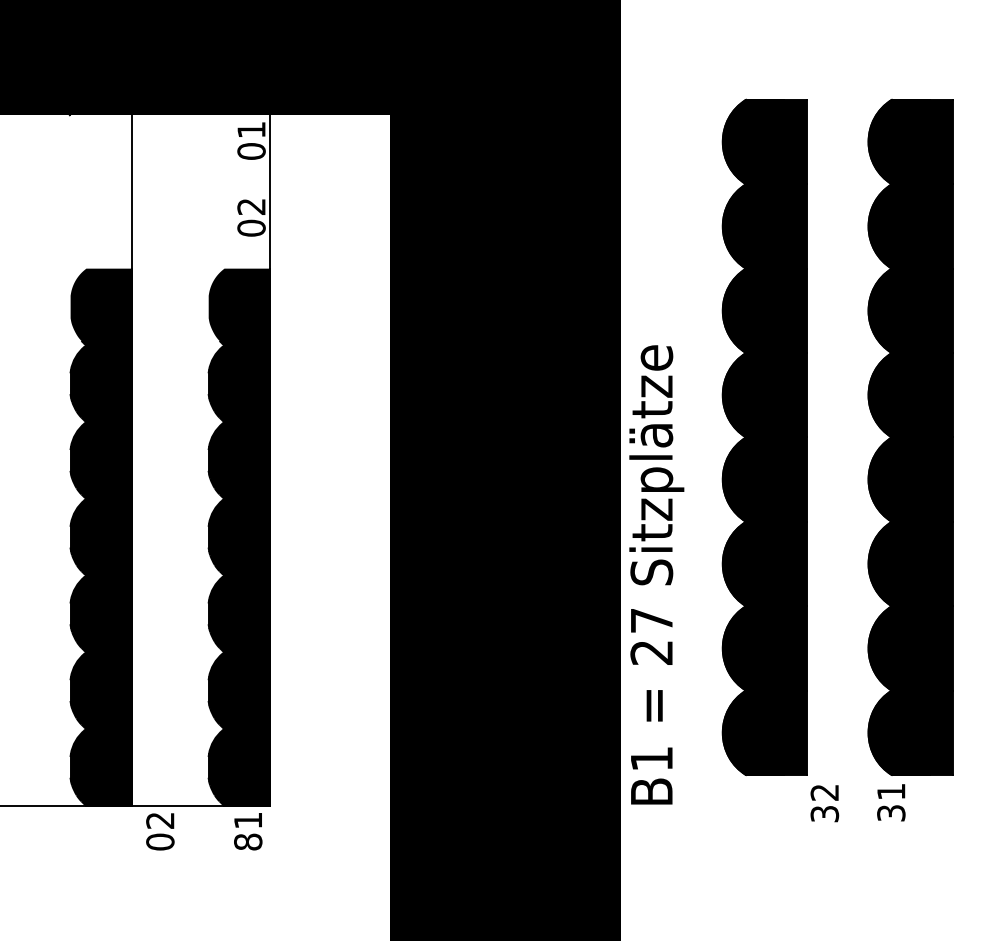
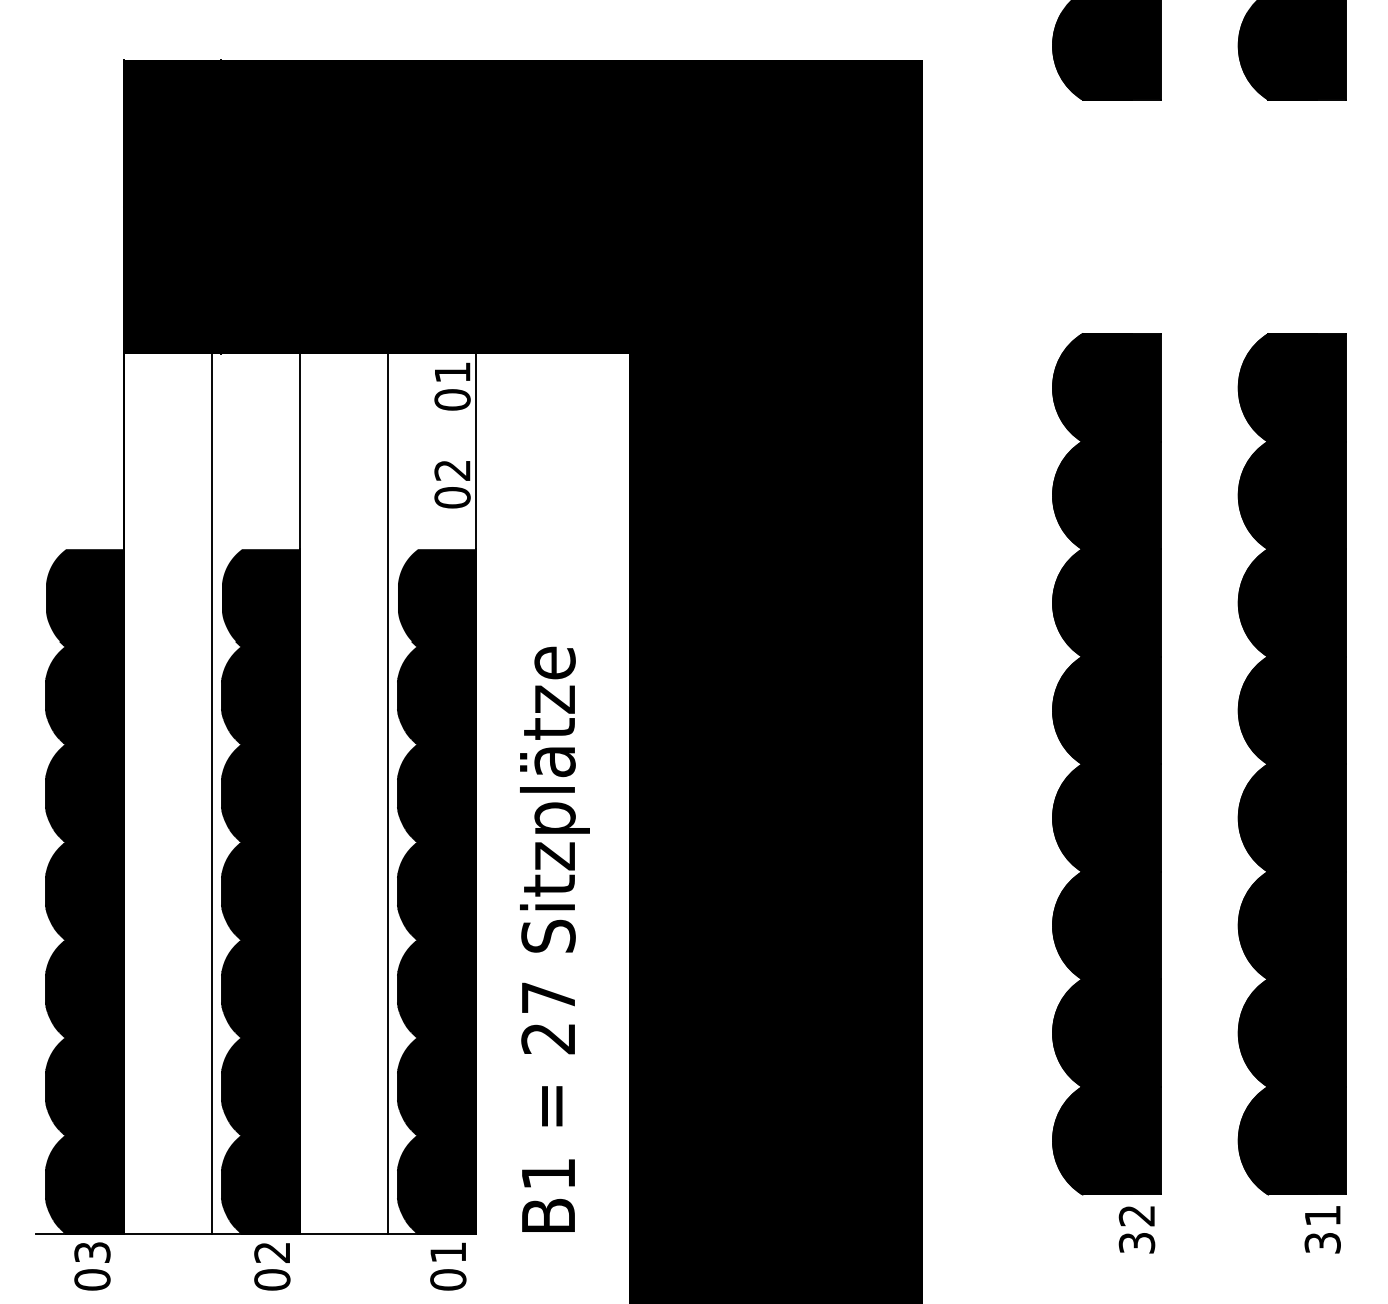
line: (63, 460) -> (212, 793), added
line: (201, 460) -> (388, 793), added
text: (656, 574) -> (554, 938), moved
text: (891, 802) -> (1322, 1229), moved
text: (824, 803) -> (1136, 1229), moved
text: (160, 831) -> (272, 1266), moved
text: (248, 841) -> (448, 1279), 81 -> 01

